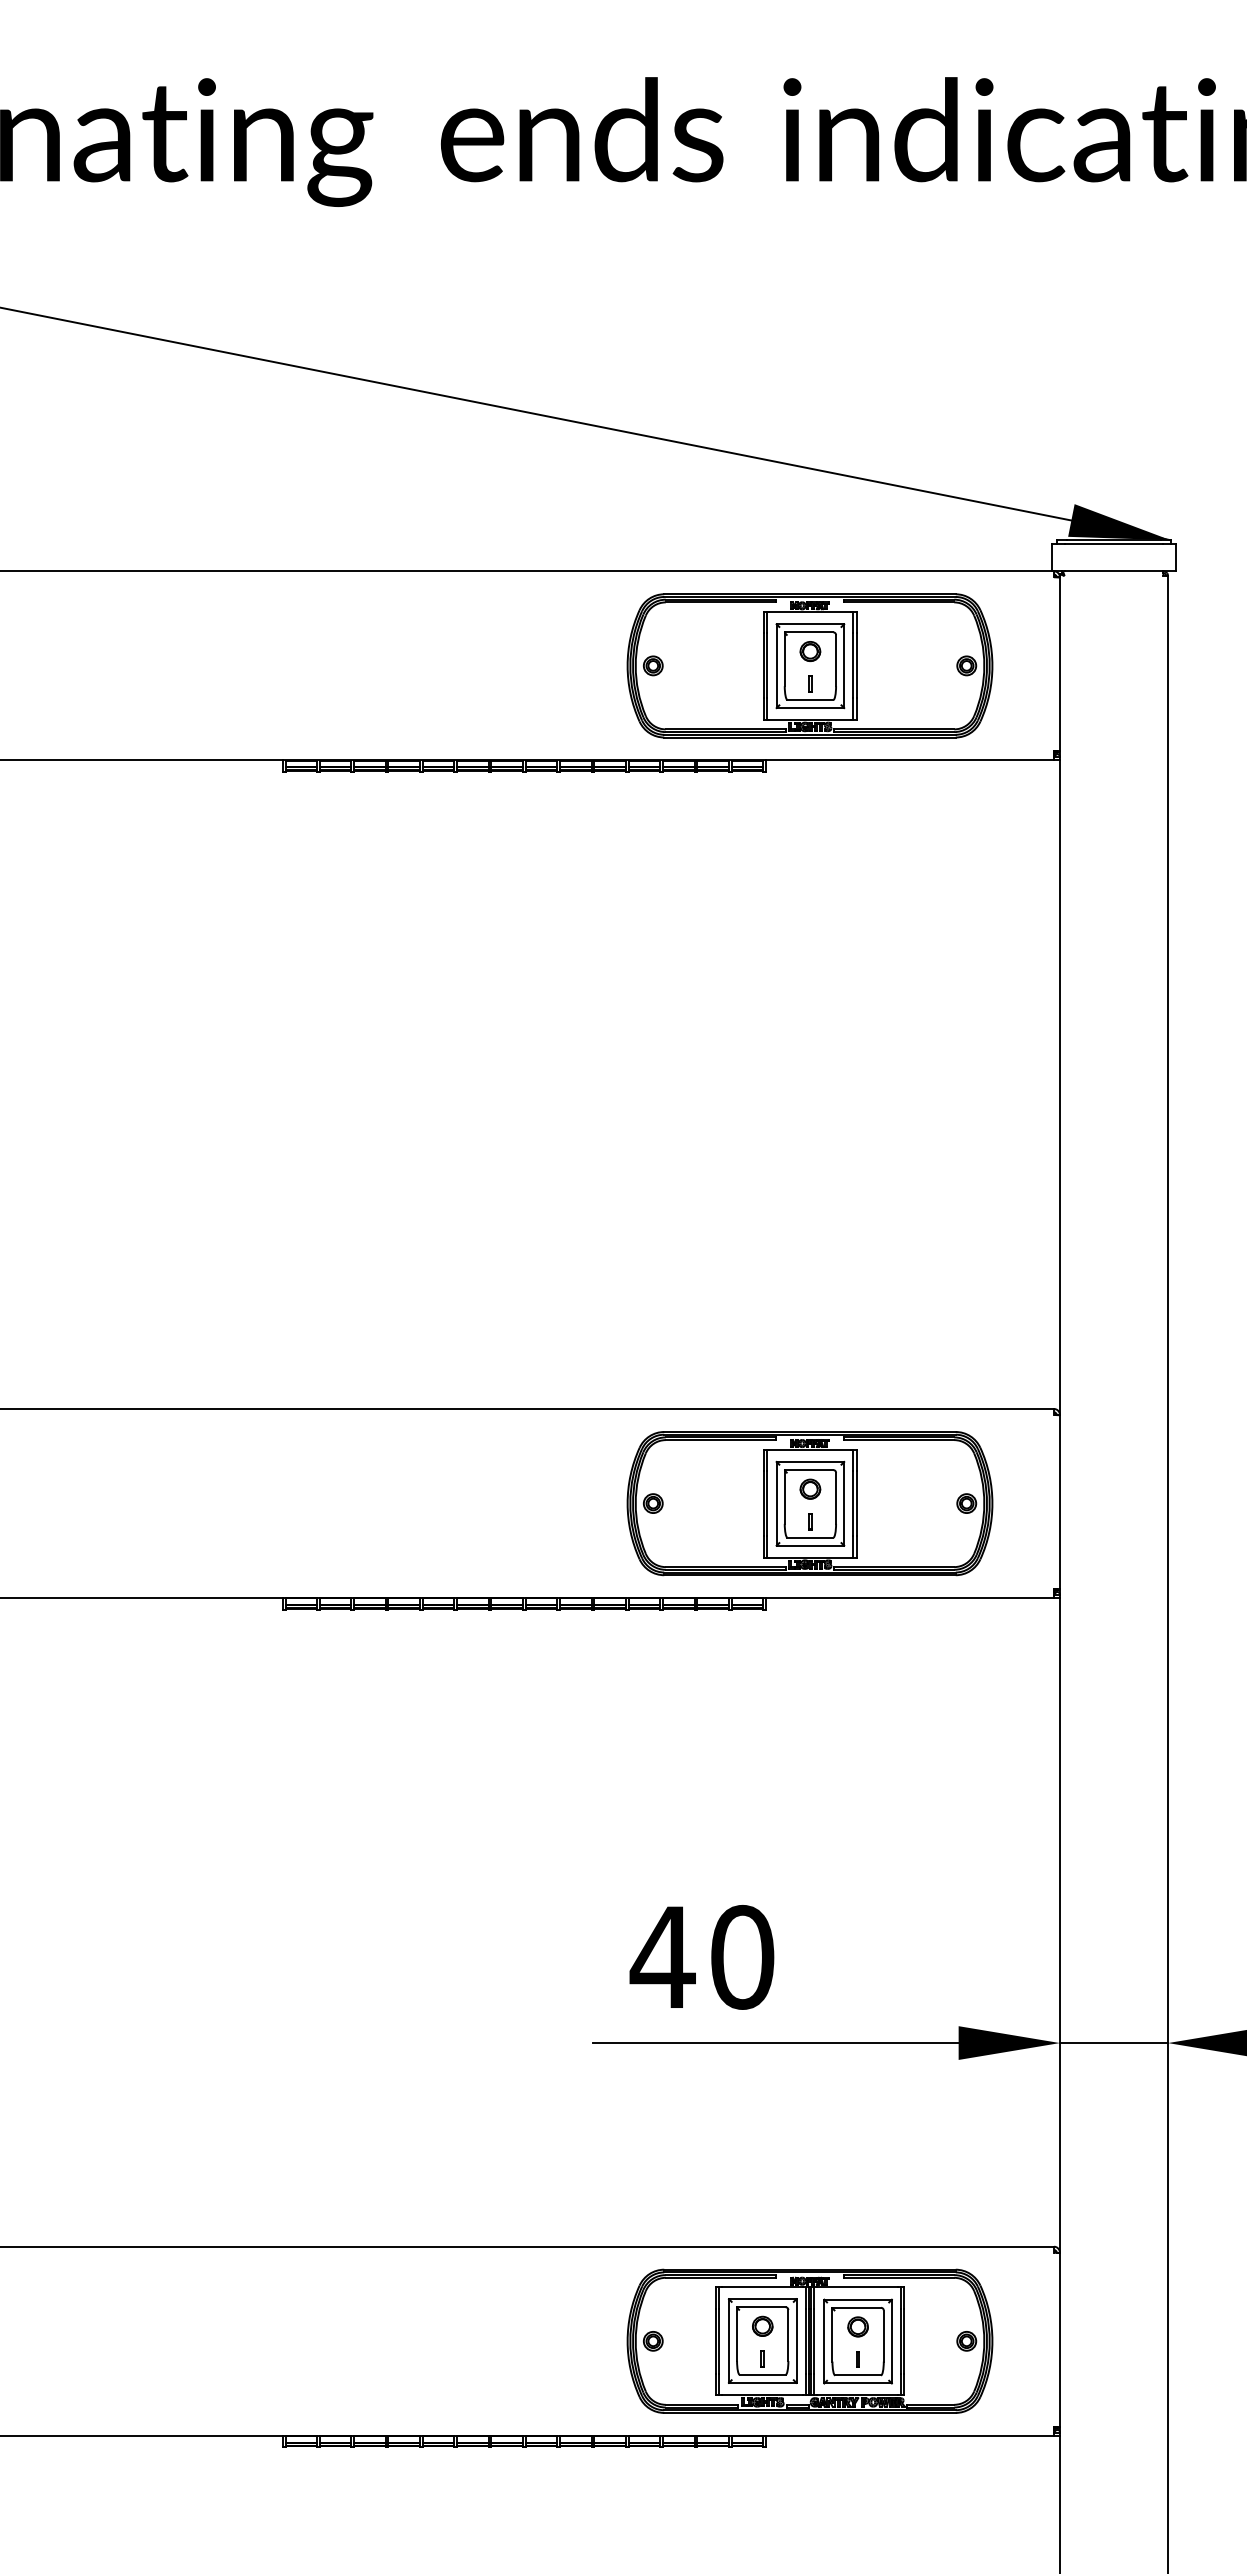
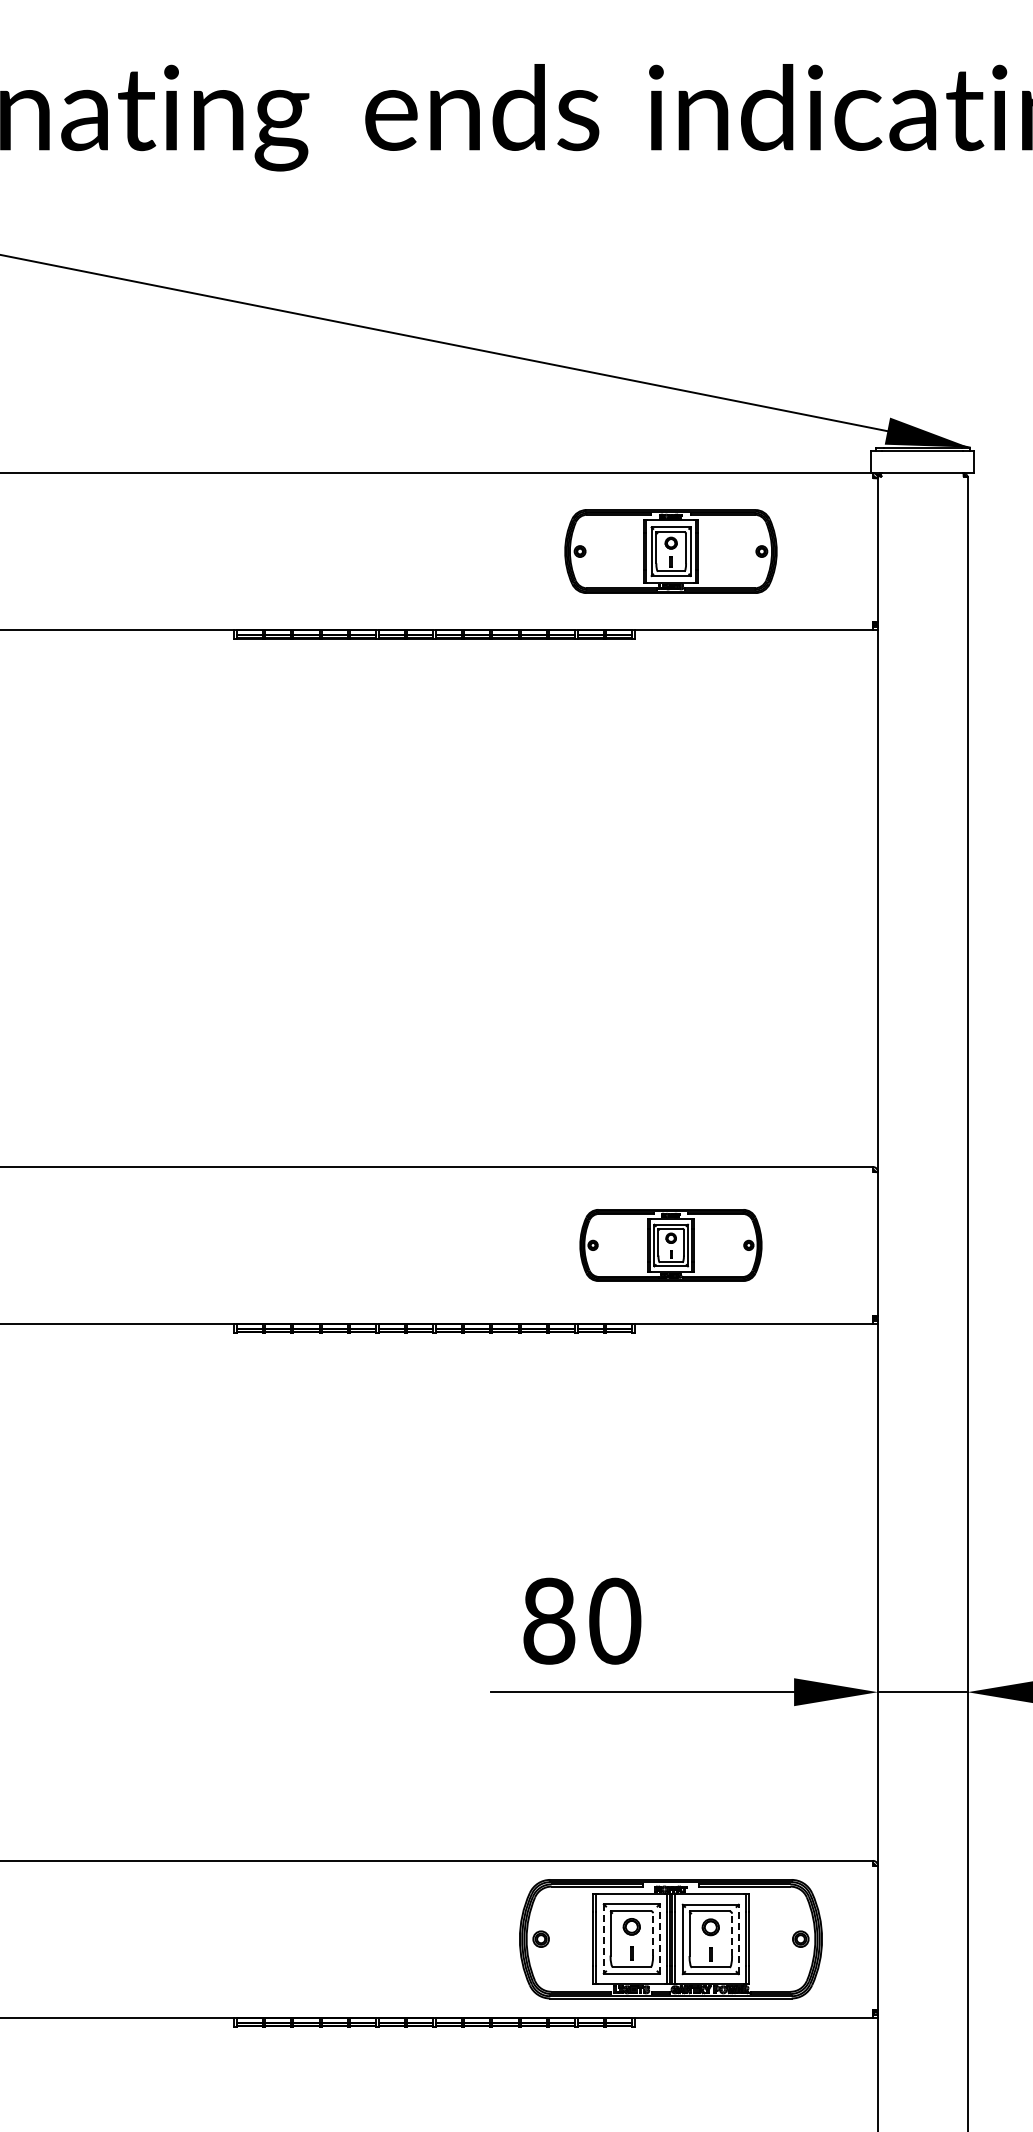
part: (809, 665) -> (670, 551), size x0.7
part: (809, 1503) -> (670, 1245), size x0.6
text: (662, 1956) -> (548, 1620), 40 -> 80
line: (788, 2334) -> (653, 1933), solid -> dashed
line: (884, 2335) -> (732, 1934), solid -> dashed
line: (728, 2340) -> (603, 1938), solid -> dashed
line: (796, 2340) -> (659, 1938), solid -> dashed
line: (891, 2341) -> (738, 1939), solid -> dashed

